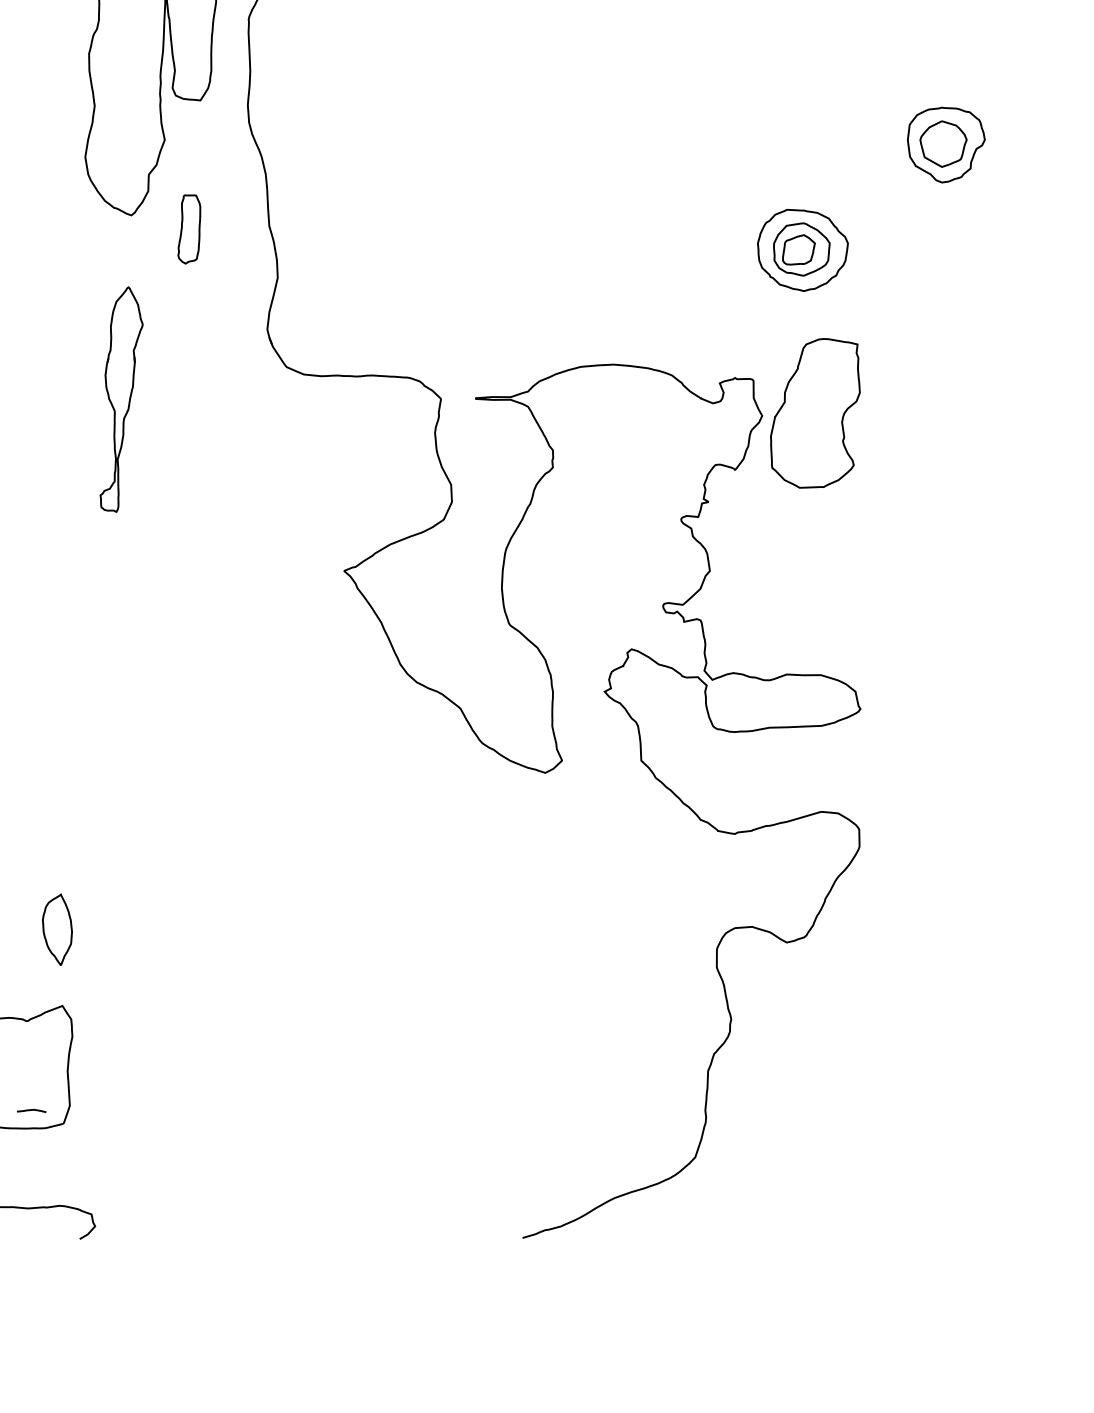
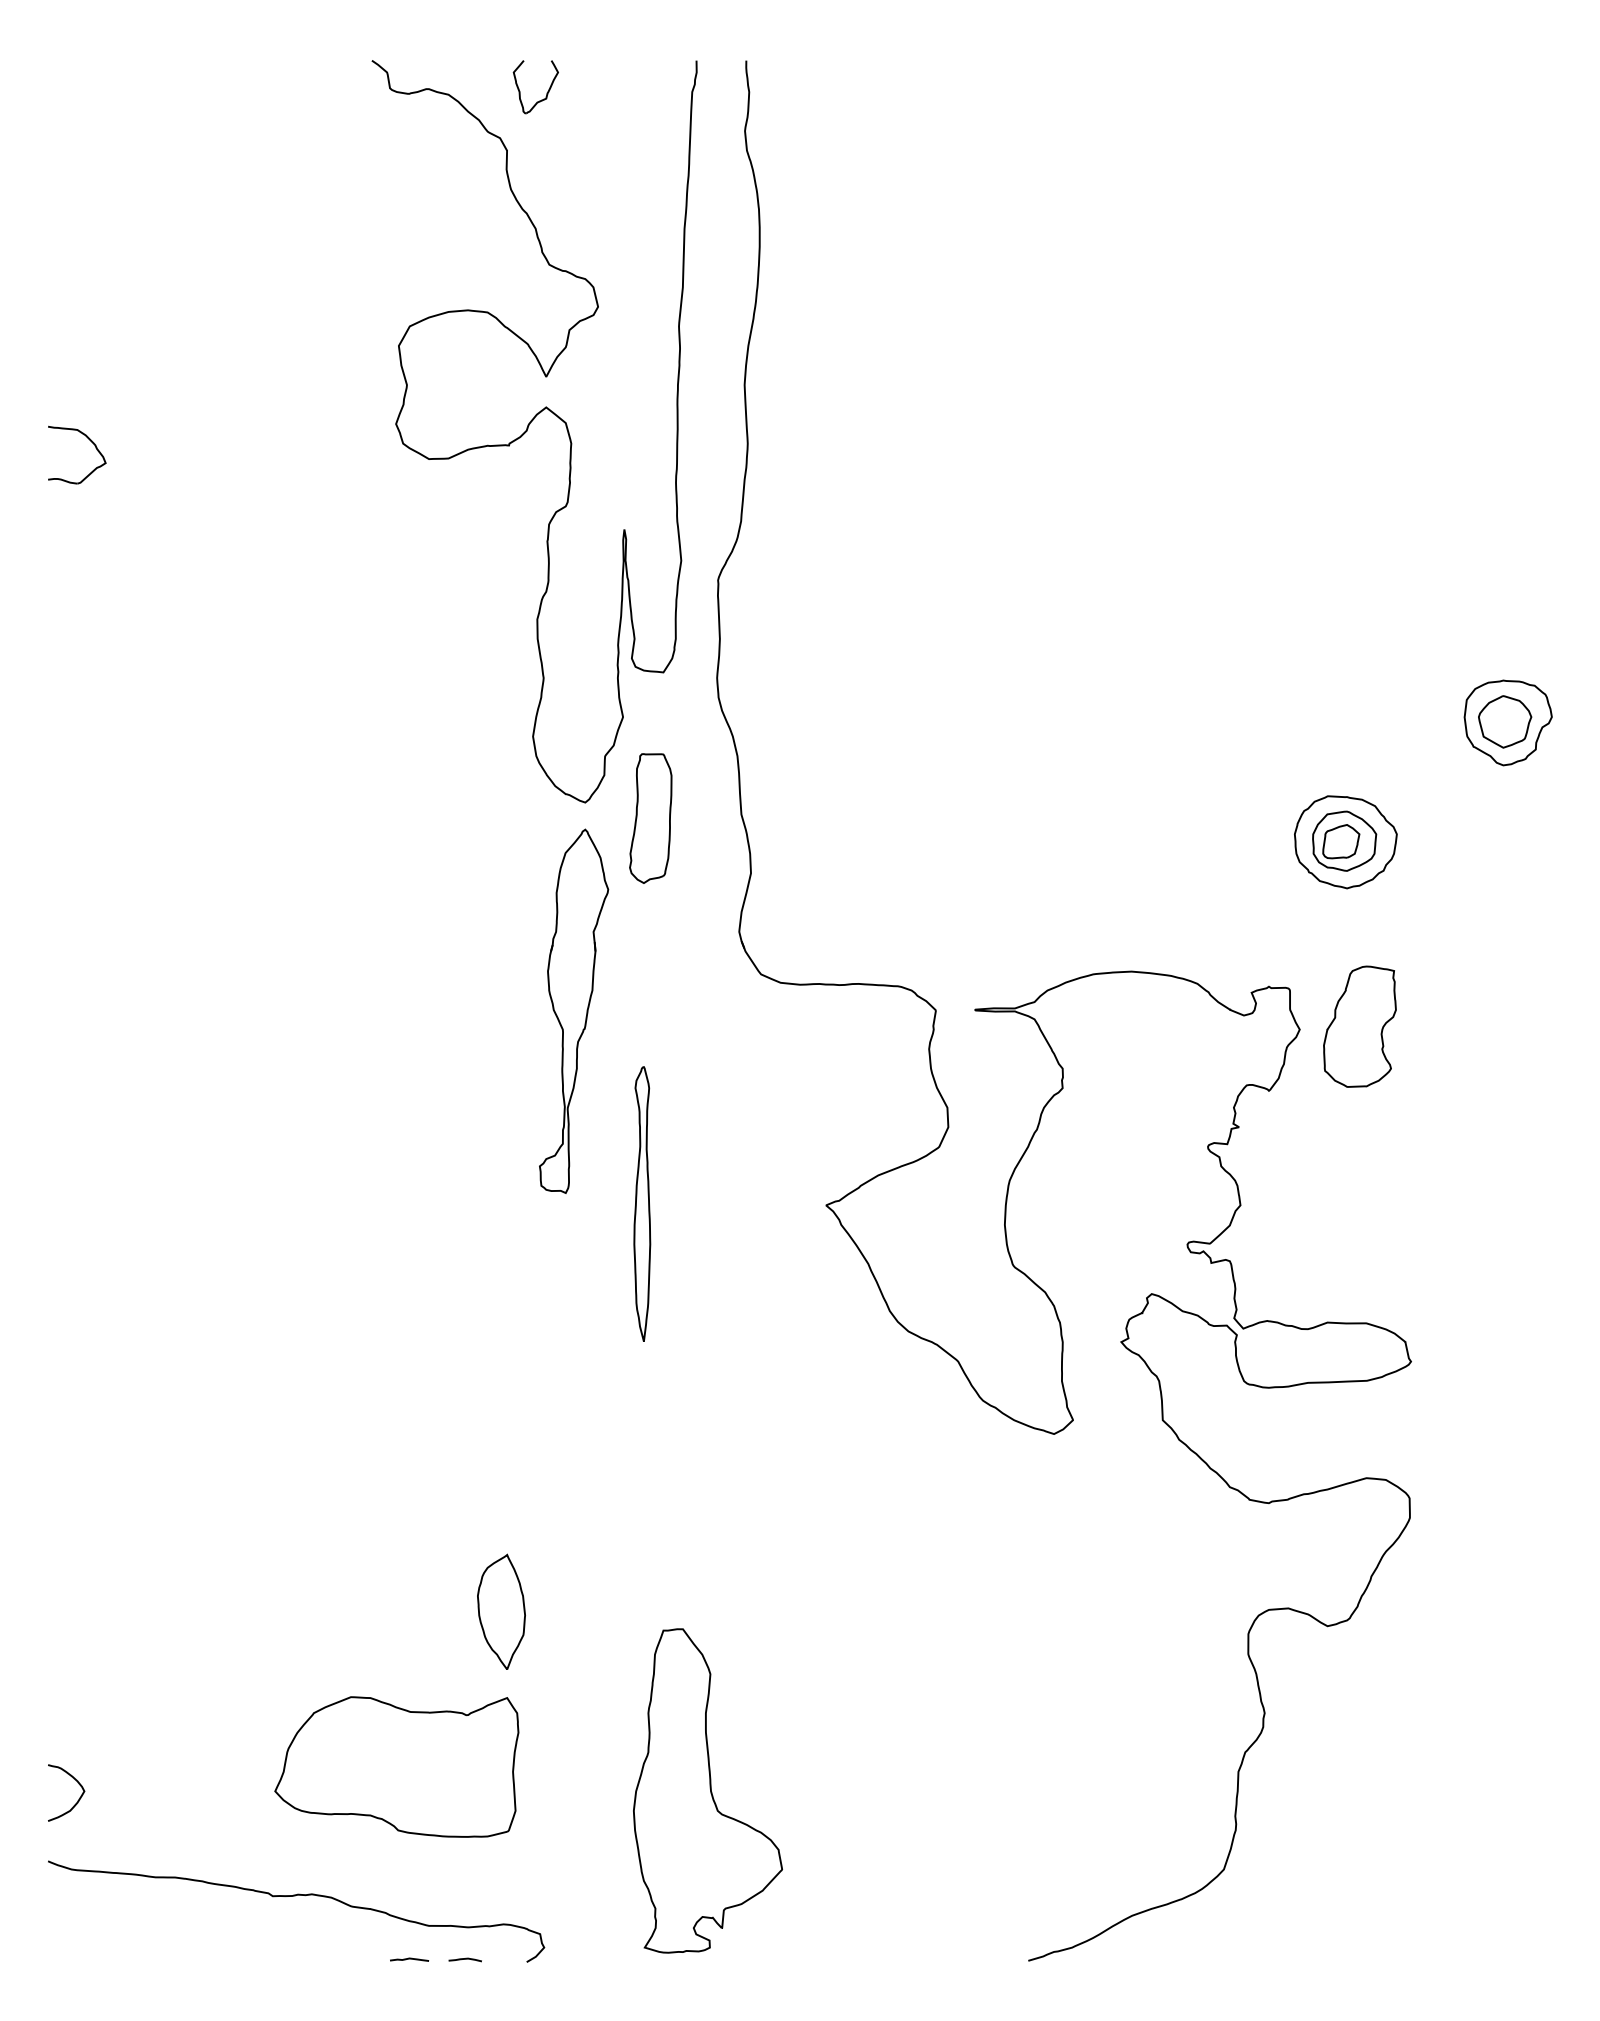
part: (189, 229) -> (650, 818), size x1.67
part: (121, 398) -> (574, 1010), size x1.43
part: (814, 413) -> (1359, 1026), size x0.71
part: (181, 569) -> (642, 1203), added
part: (57, 929) -> (501, 1611), size x1.43
part: (239, 1087) -> (707, 1790), added
curve: (30, 1110) -> (464, 1959), moved

